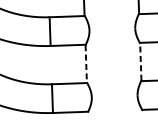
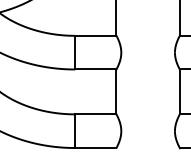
line: (141, 61) -> (180, 91), dashed -> solid
line: (86, 63) -> (116, 91), dashed -> solid

